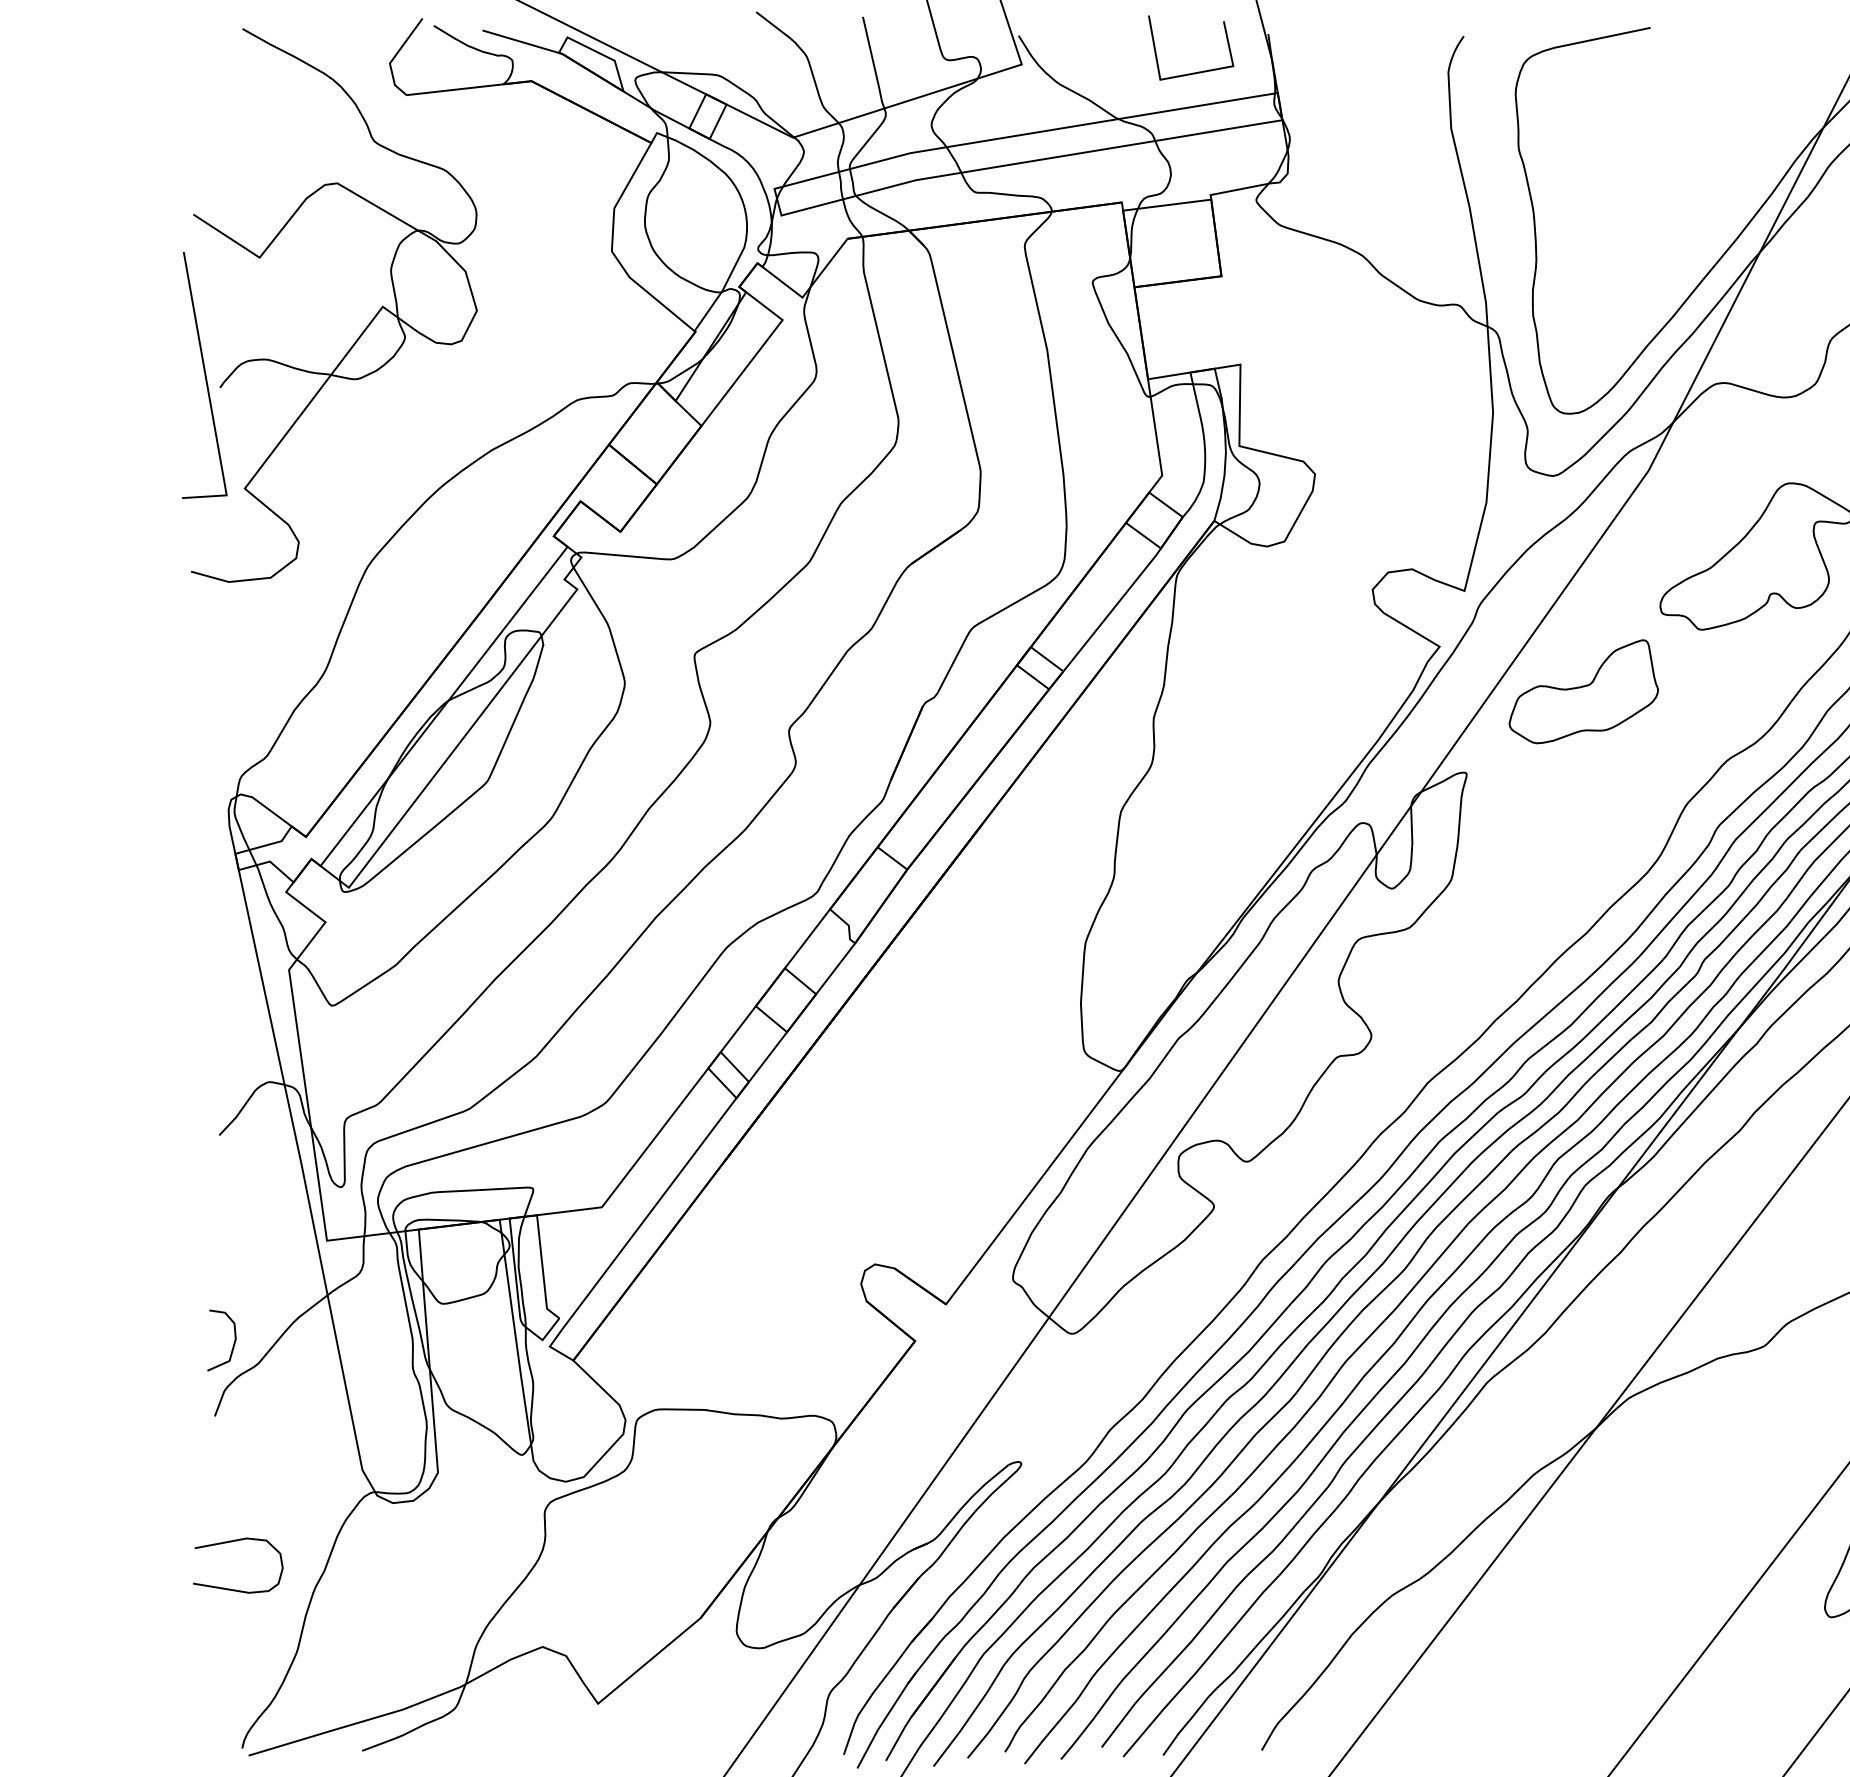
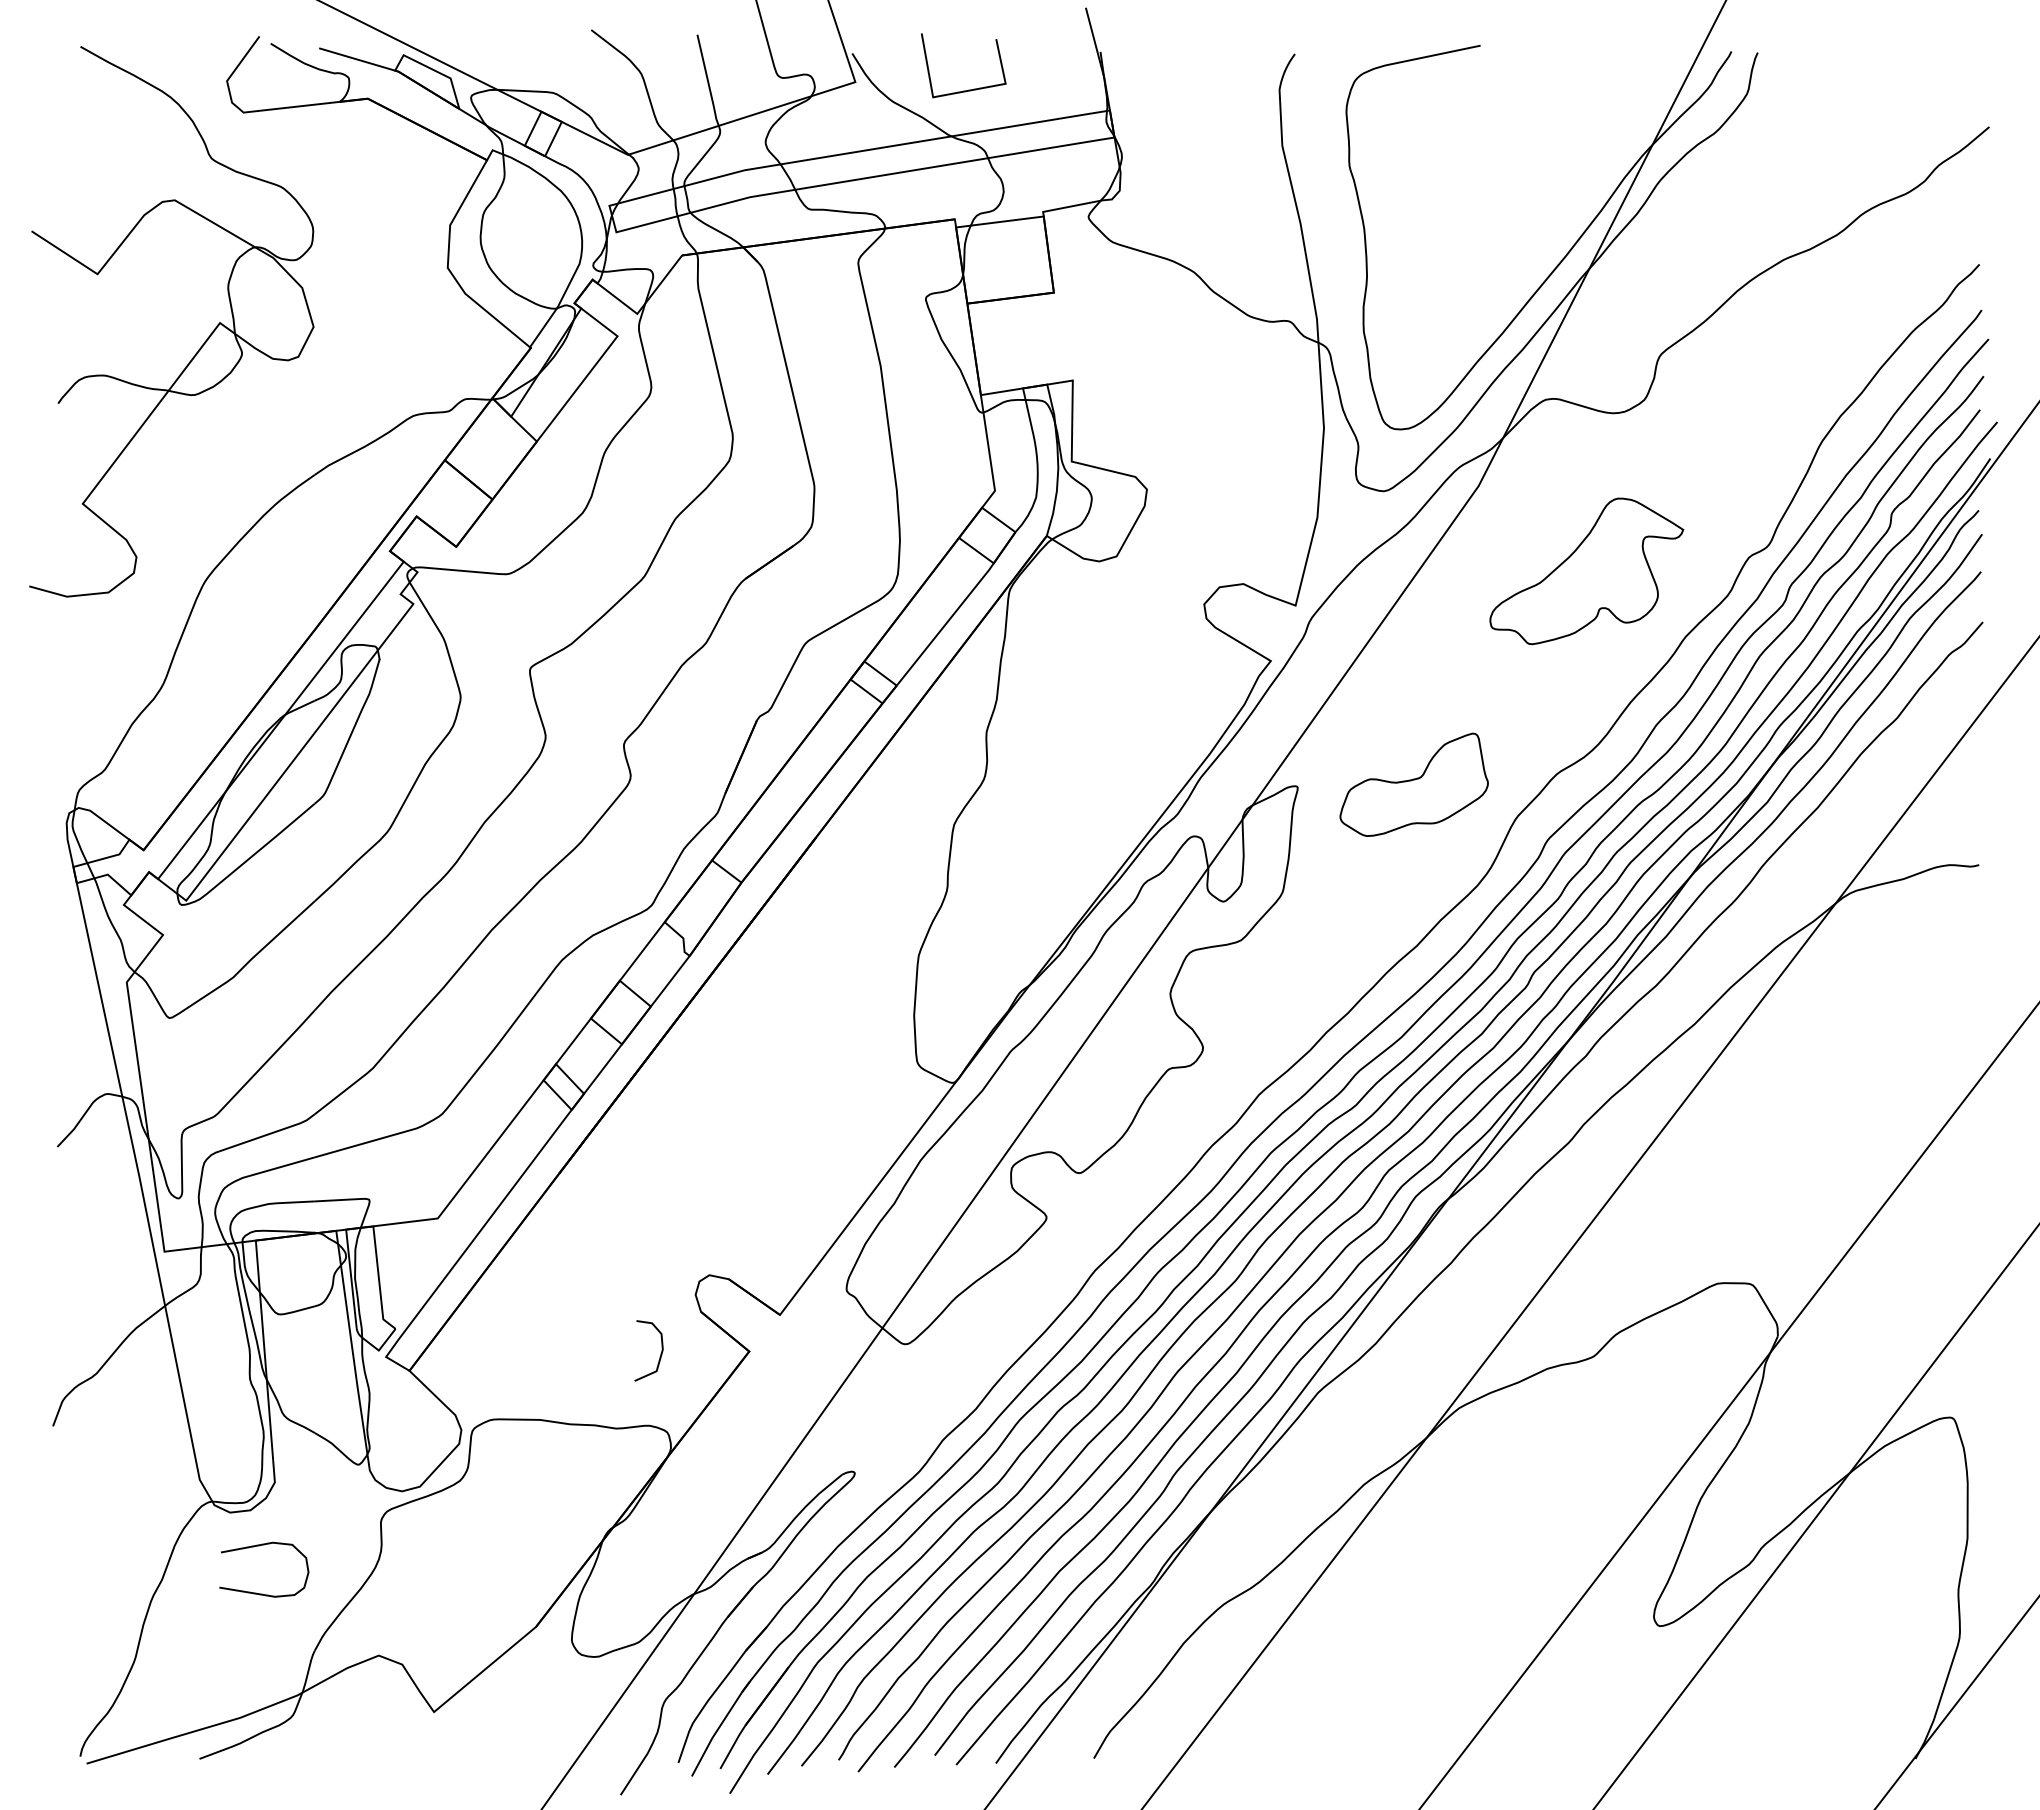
line: (1195, 71) -> (968, 89), moved
line: (204, 375) -> (42, 391), removed
part: (1583, 691) -> (1413, 784), moved
curve: (233, 1343) -> (660, 1353), moved
curve: (233, 1542) -> (259, 1546), moved

